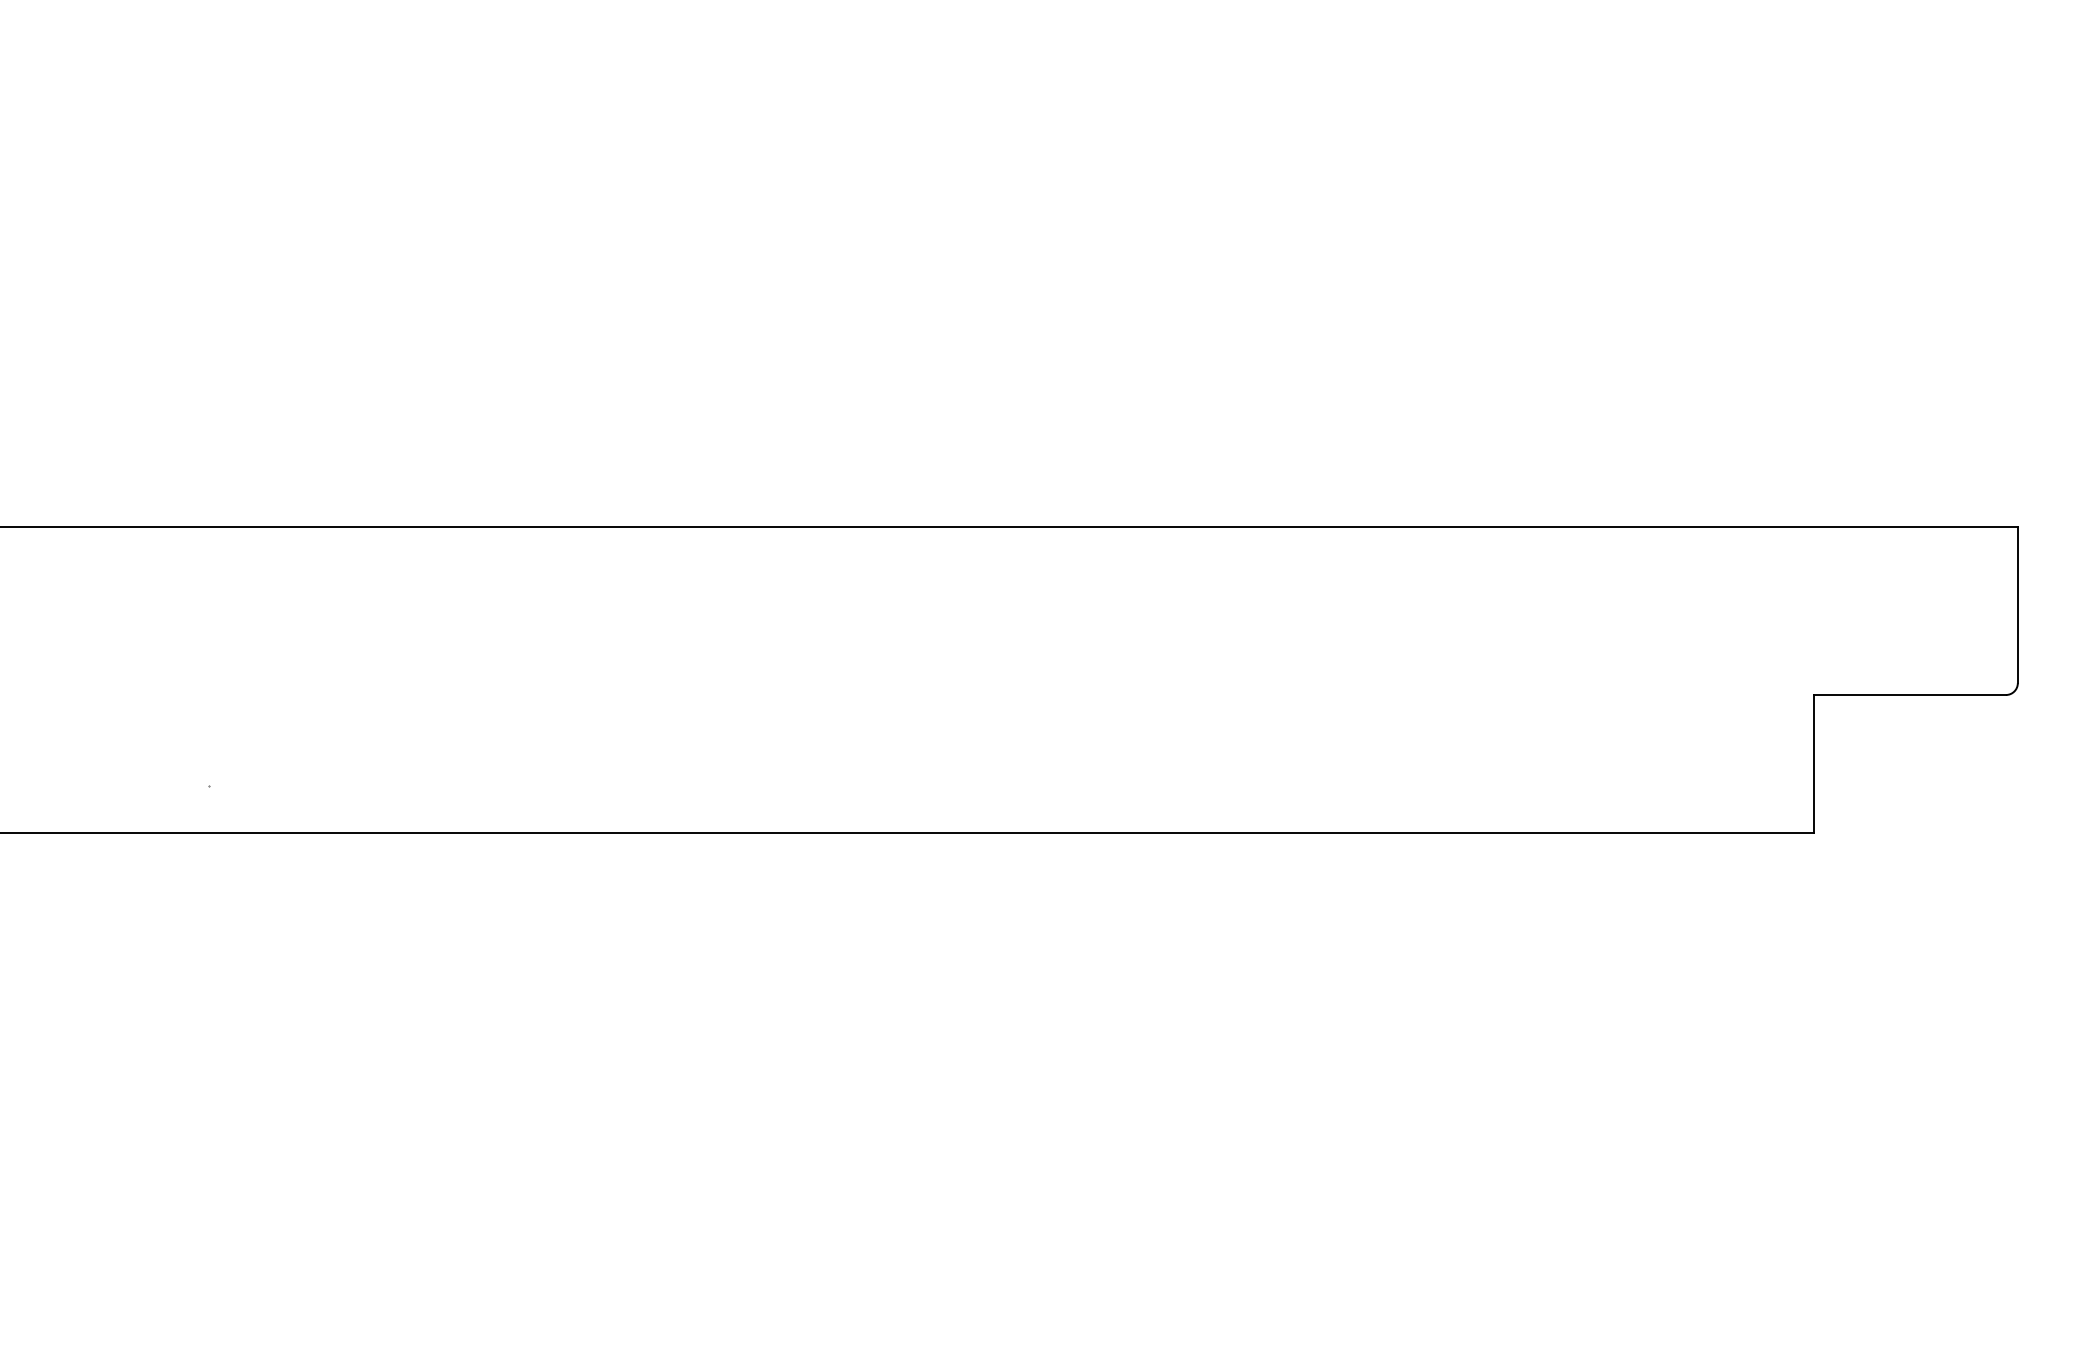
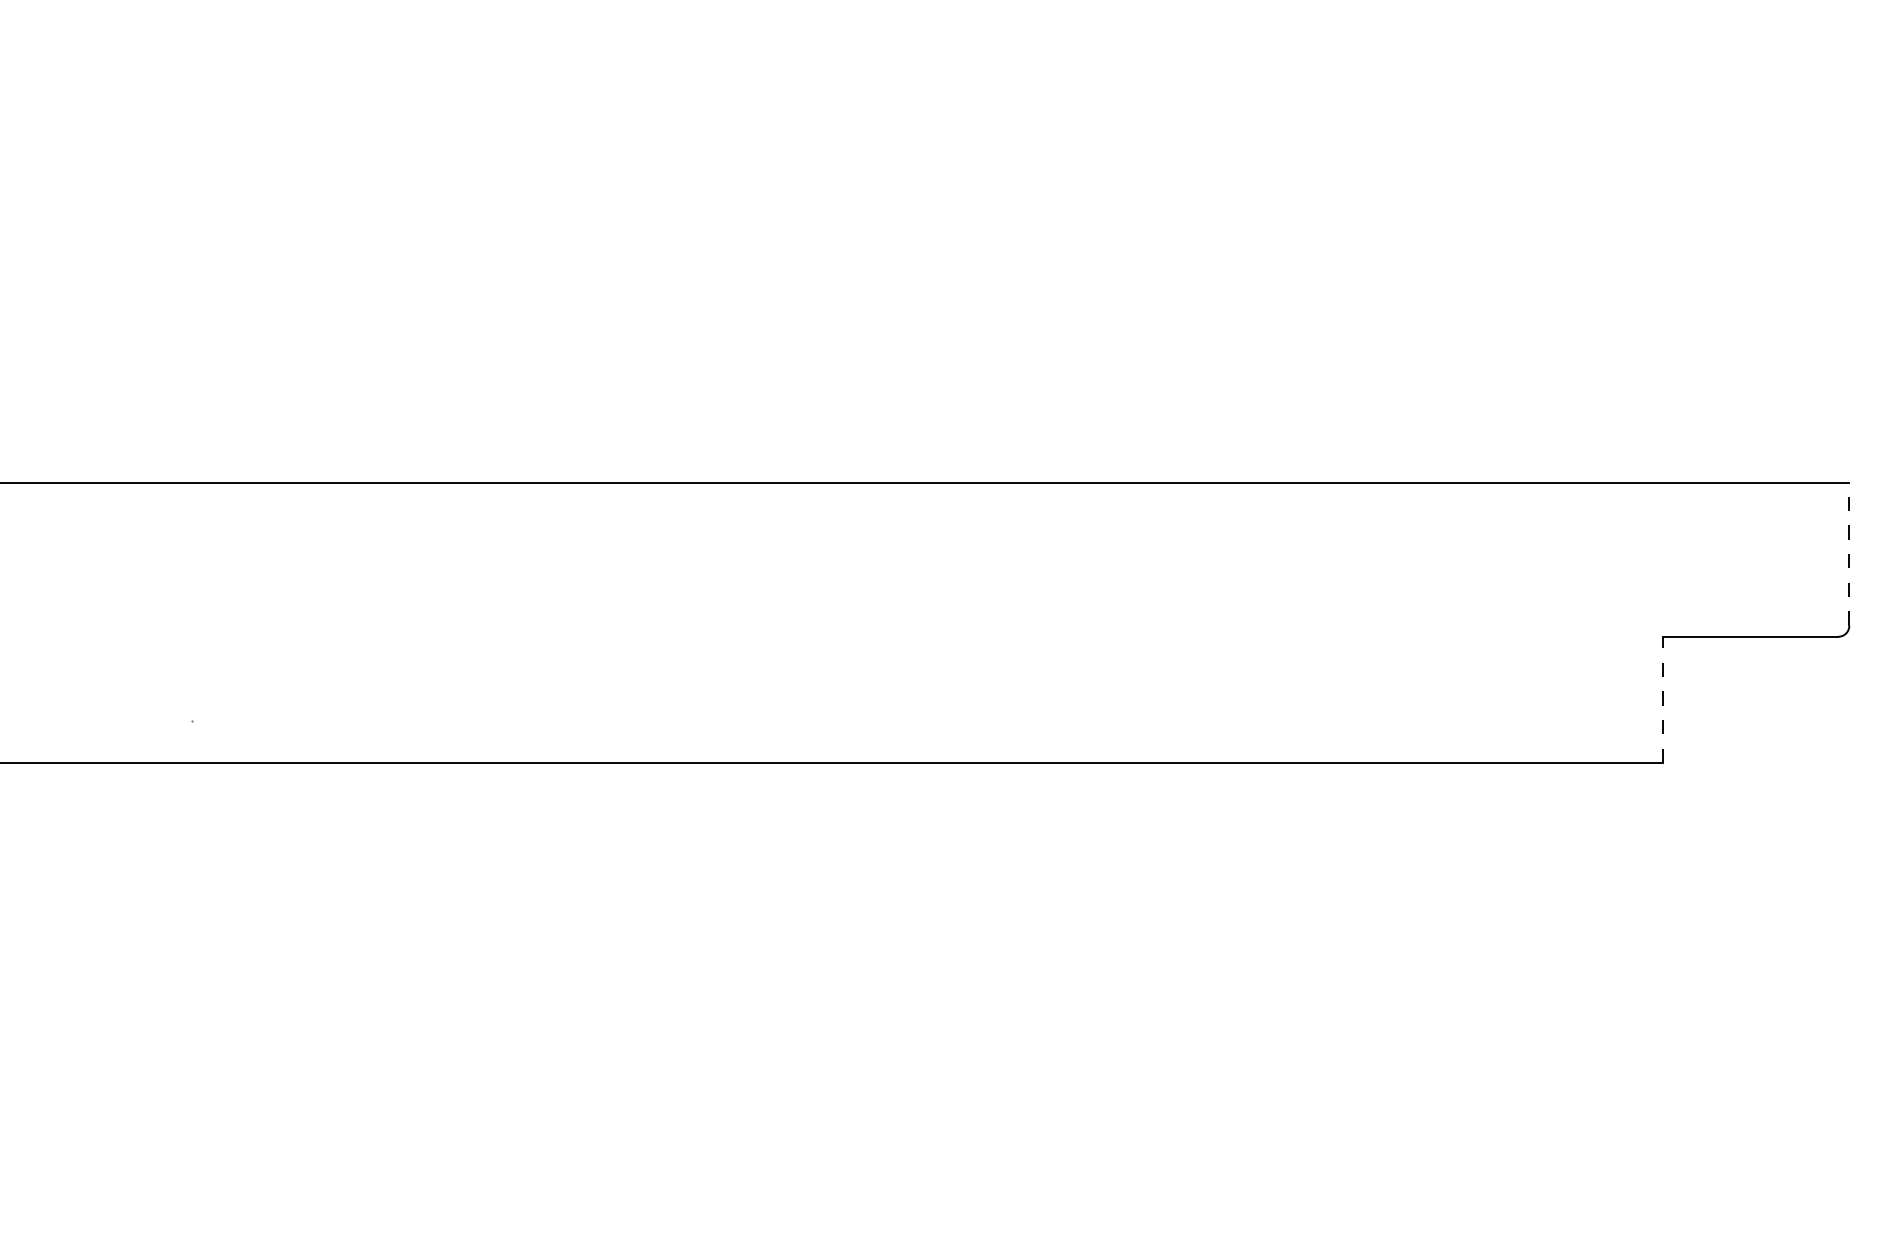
line: (2018, 604) -> (1849, 553), solid -> dashed
line: (1814, 763) -> (1662, 699), solid -> dashed

